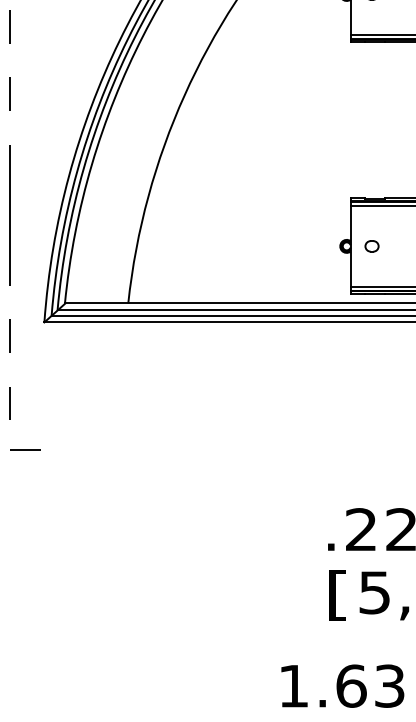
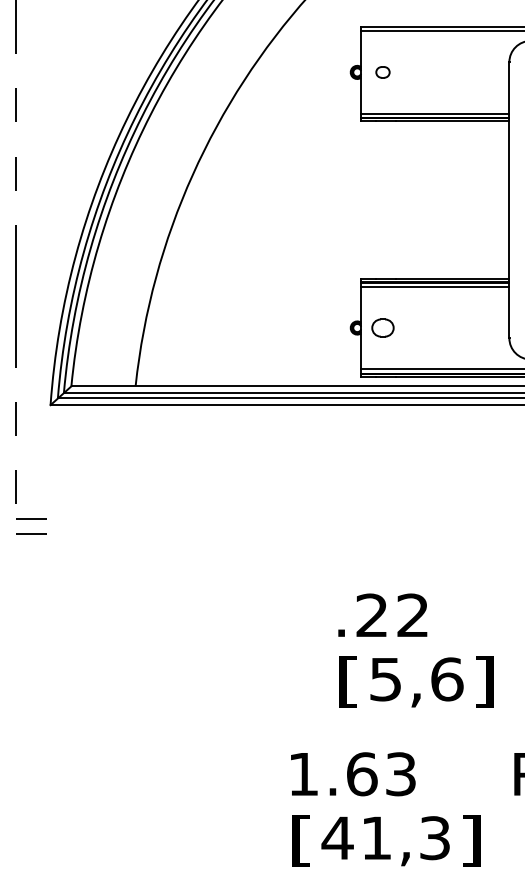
part: (371, 245) -> (382, 327), size x1.6
line: (25, 434) -> (31, 518), added

